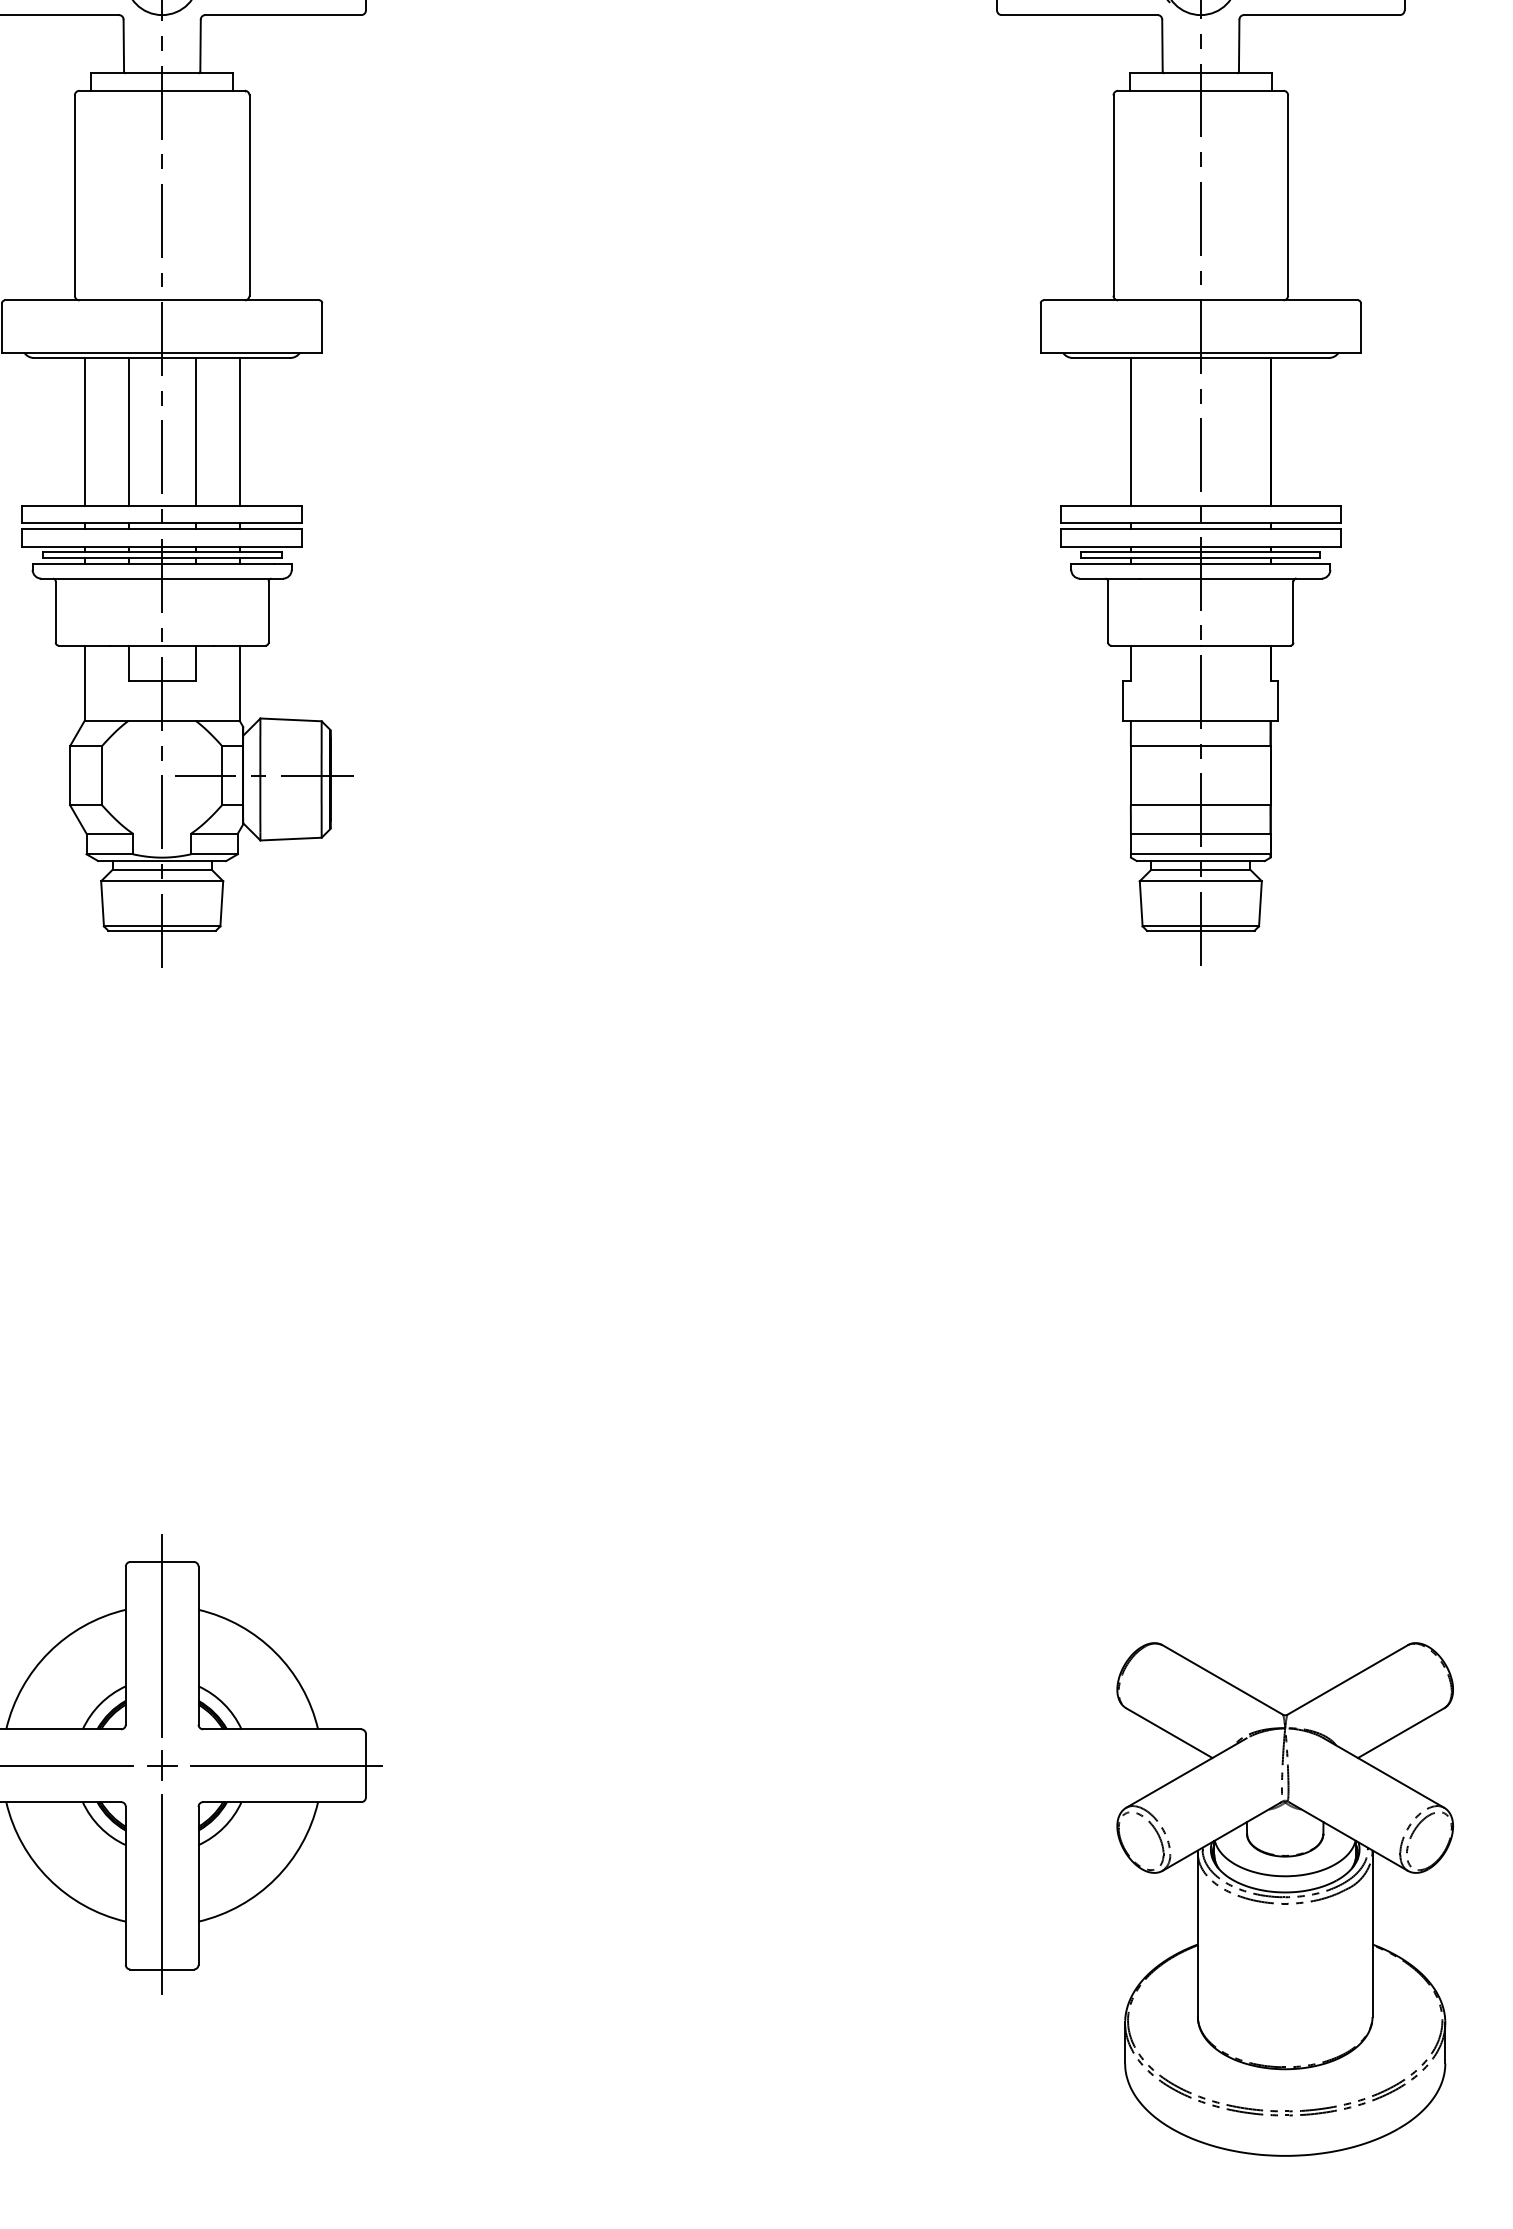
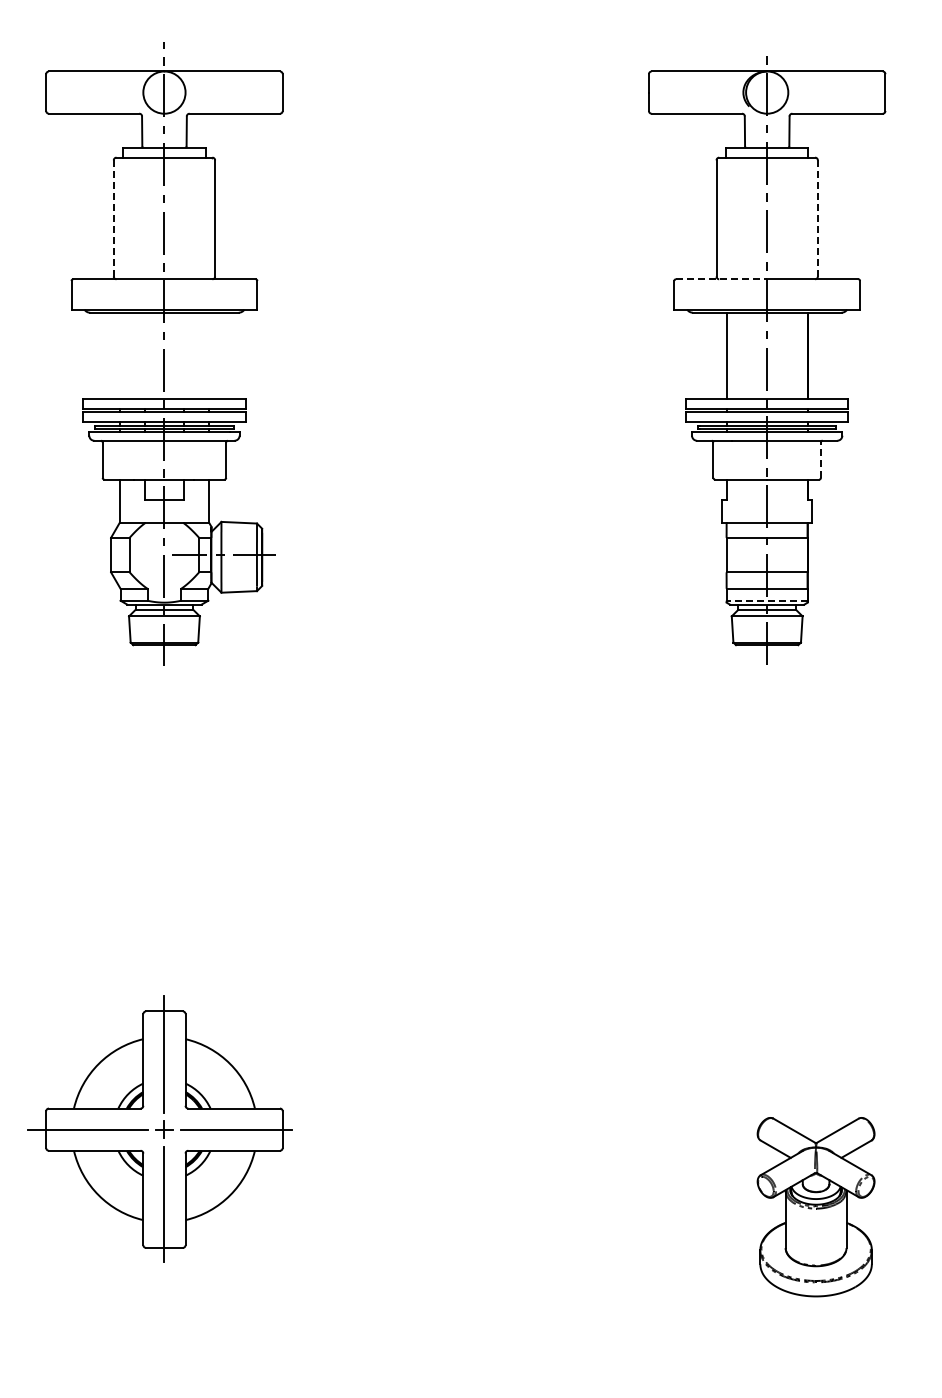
line: (1287, 193) -> (817, 217), solid -> dashed
line: (74, 195) -> (113, 218), solid -> dashed
line: (1122, 300) -> (721, 279), solid -> dashed
line: (84, 431) -> (119, 355), removed
line: (129, 431) -> (145, 355), removed
line: (194, 431) -> (183, 355), removed
line: (239, 431) -> (209, 355), removed
line: (1292, 612) -> (820, 460), solid -> dashed
line: (1201, 853) -> (767, 600), solid -> dashed
part: (1284, 1898) -> (815, 1206), size x0.6

